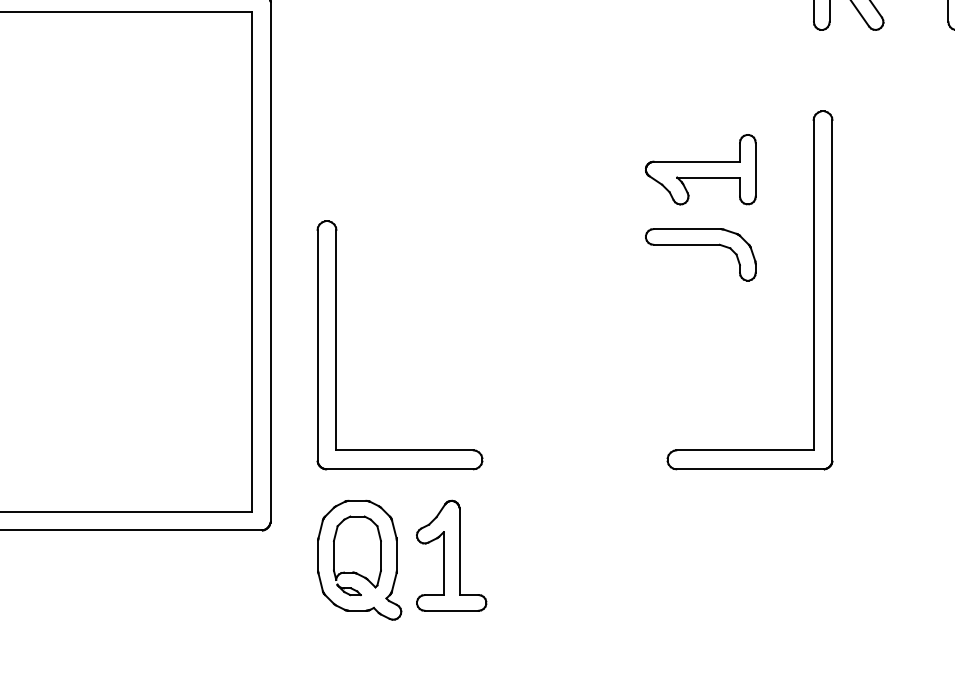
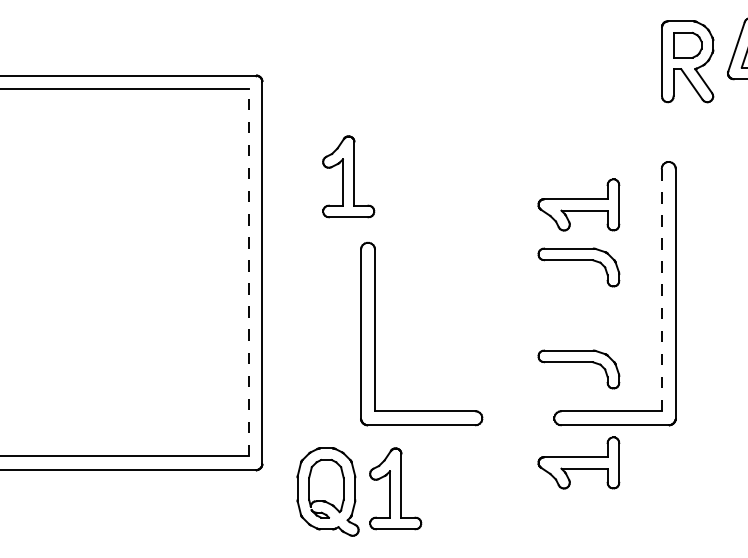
part: (387, 130) -> (348, 176), added
line: (251, 261) -> (248, 272), solid -> dashed
line: (813, 284) -> (661, 289), solid -> dashed
part: (337, 344) -> (375, 333), moved
part: (700, 383) -> (578, 362), added
part: (700, 519) -> (578, 462), added

